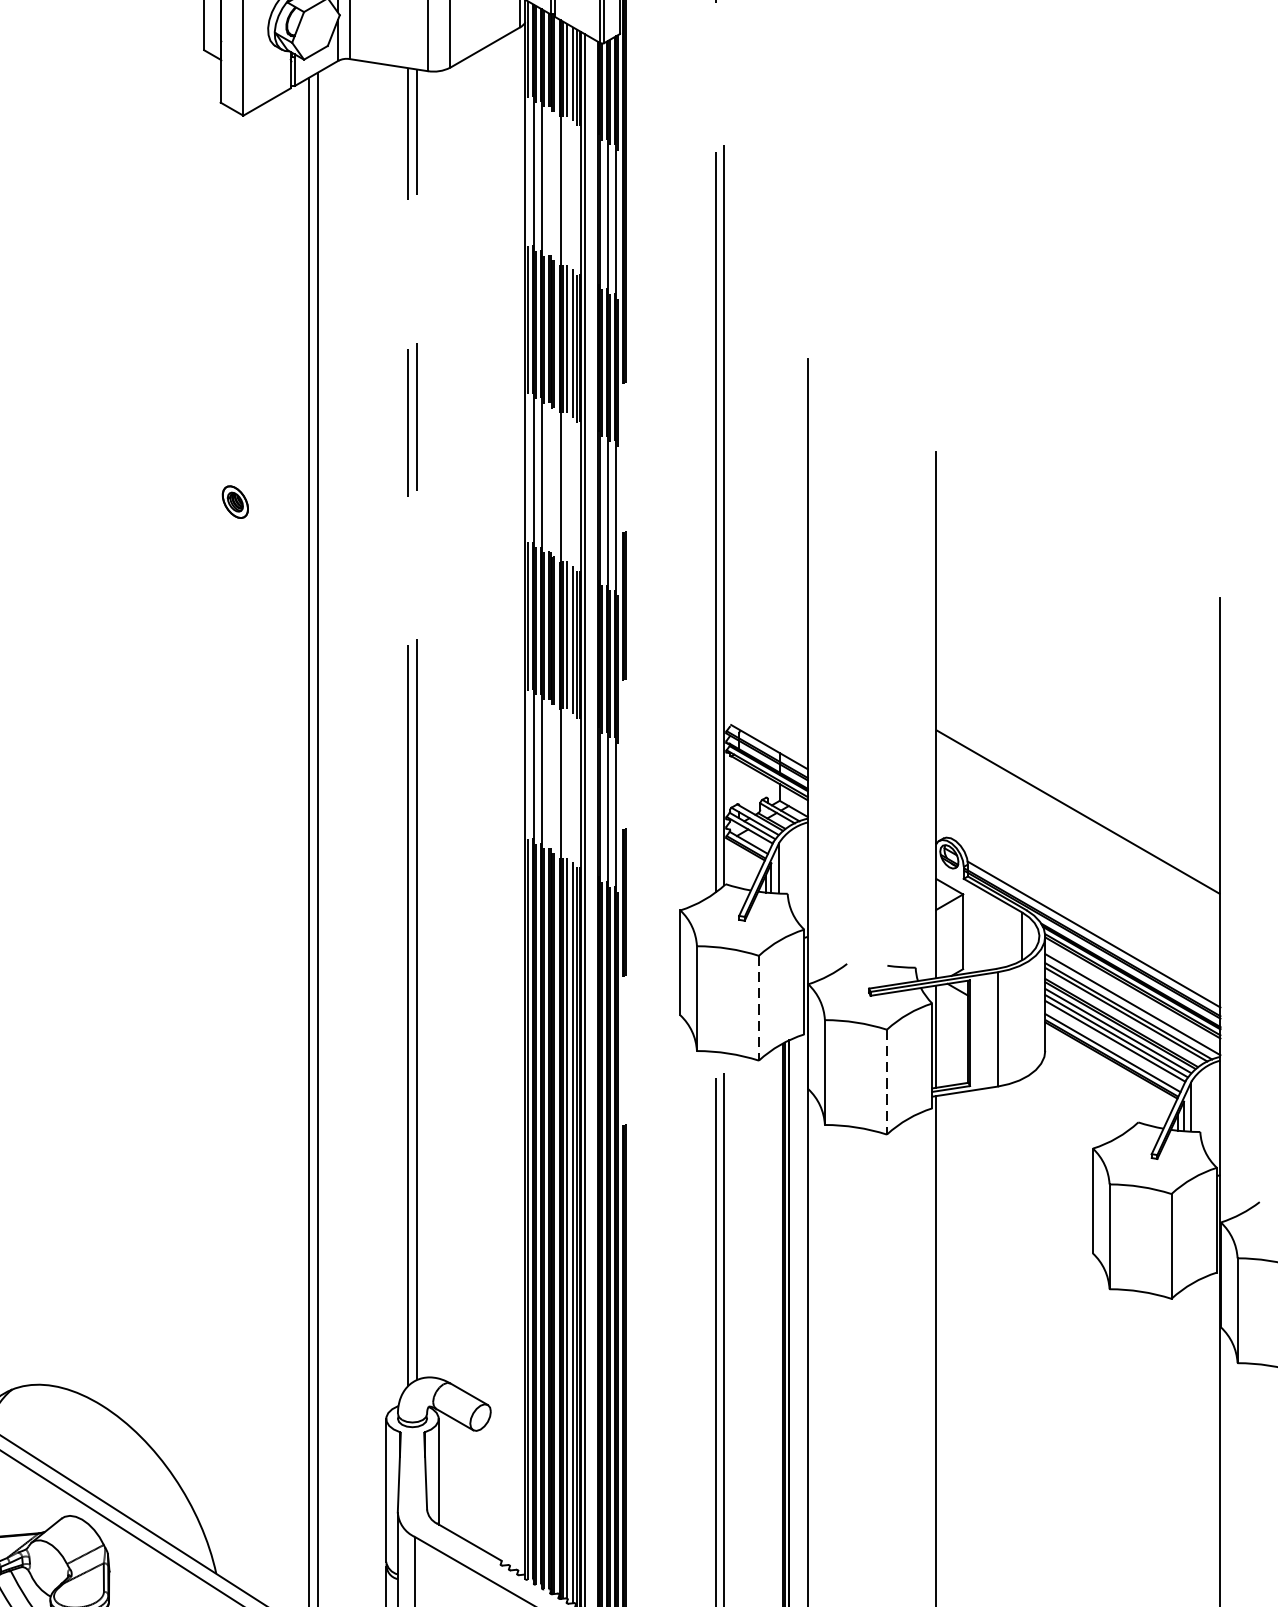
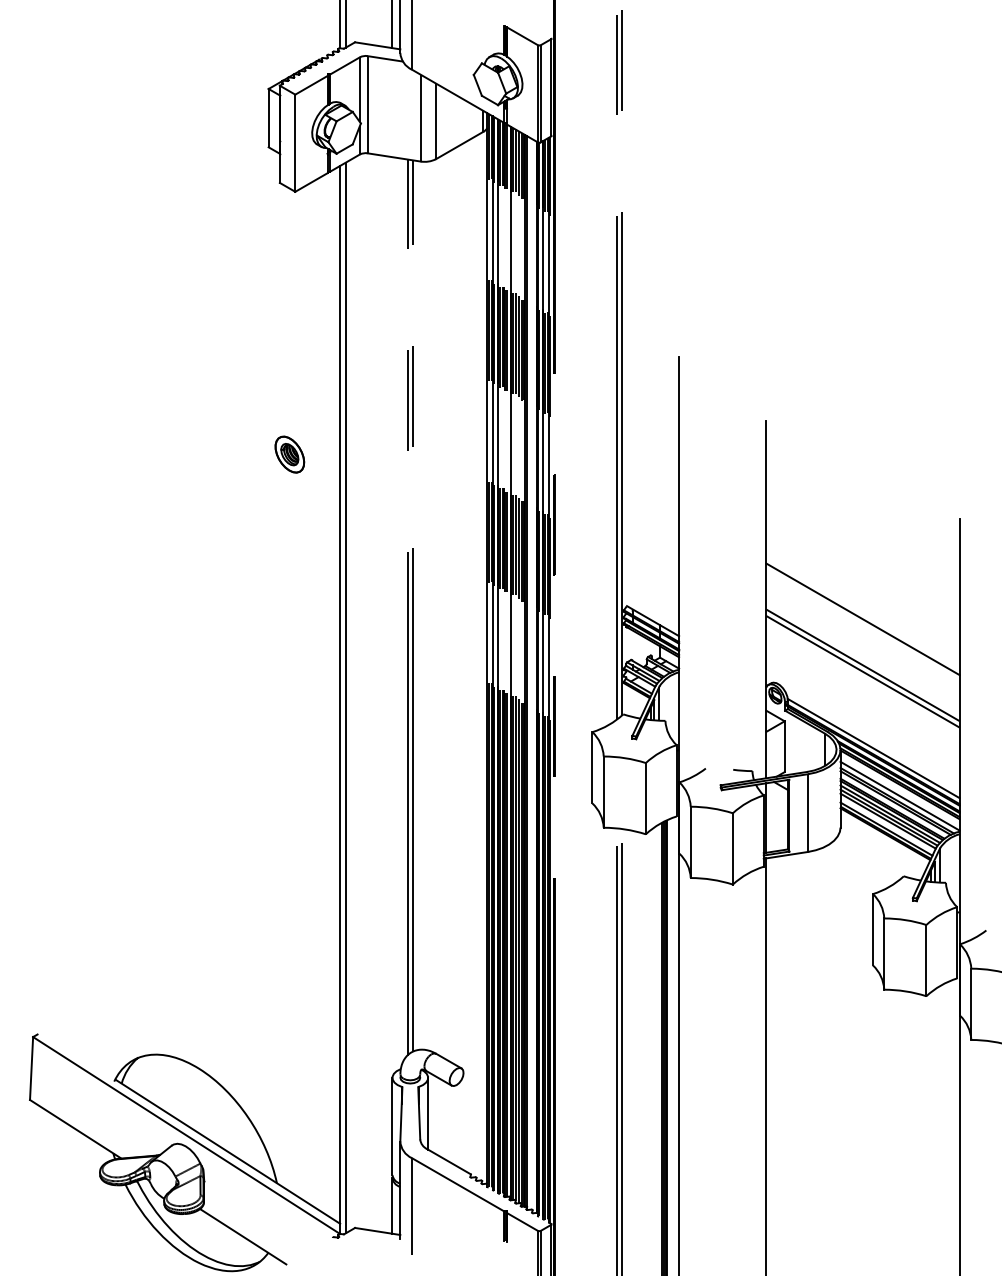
part: (234, 502) -> (289, 454), size x1.67
line: (1077, 744) -> (862, 619), added
line: (1077, 821) -> (862, 671), added
line: (758, 1008) -> (645, 798), dashed -> solid
line: (886, 1081) -> (732, 848), dashed -> solid

